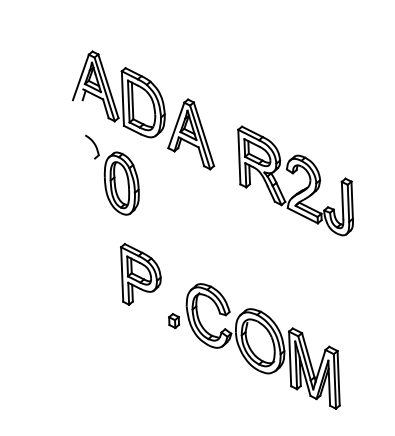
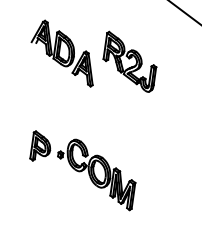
part: (115, 173) -> (45, 80), removed
part: (294, 179) -> (129, 61), moved
part: (139, 271) -> (40, 145), moved

